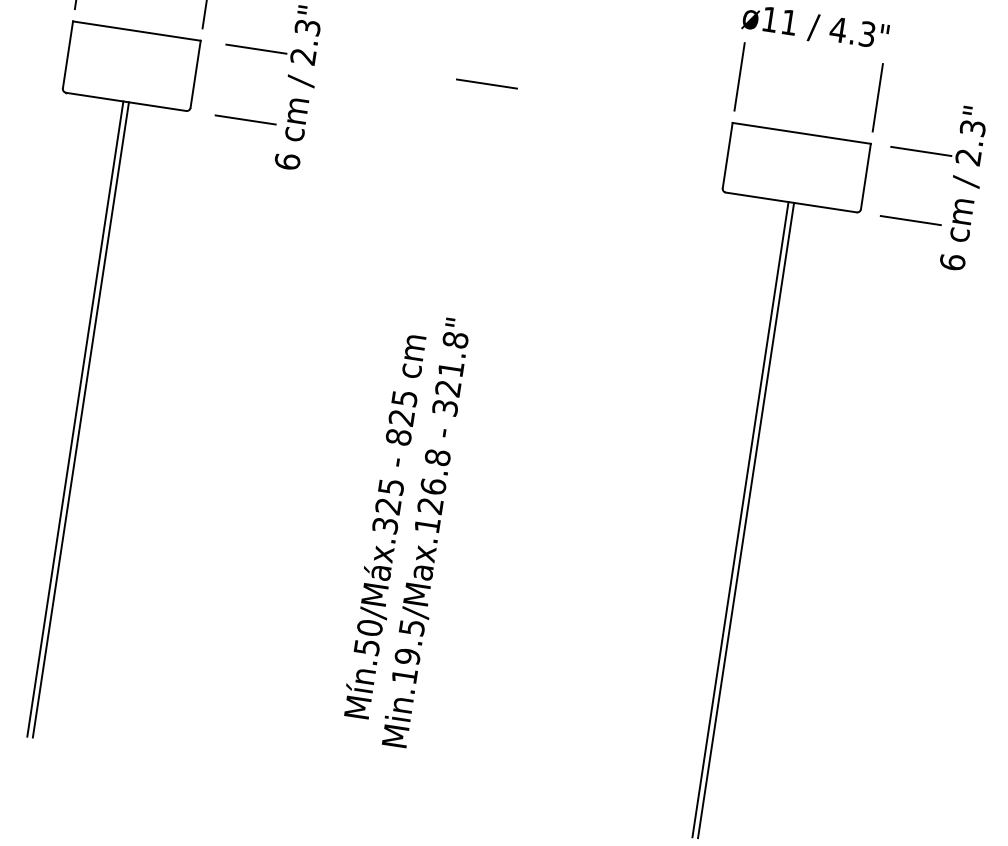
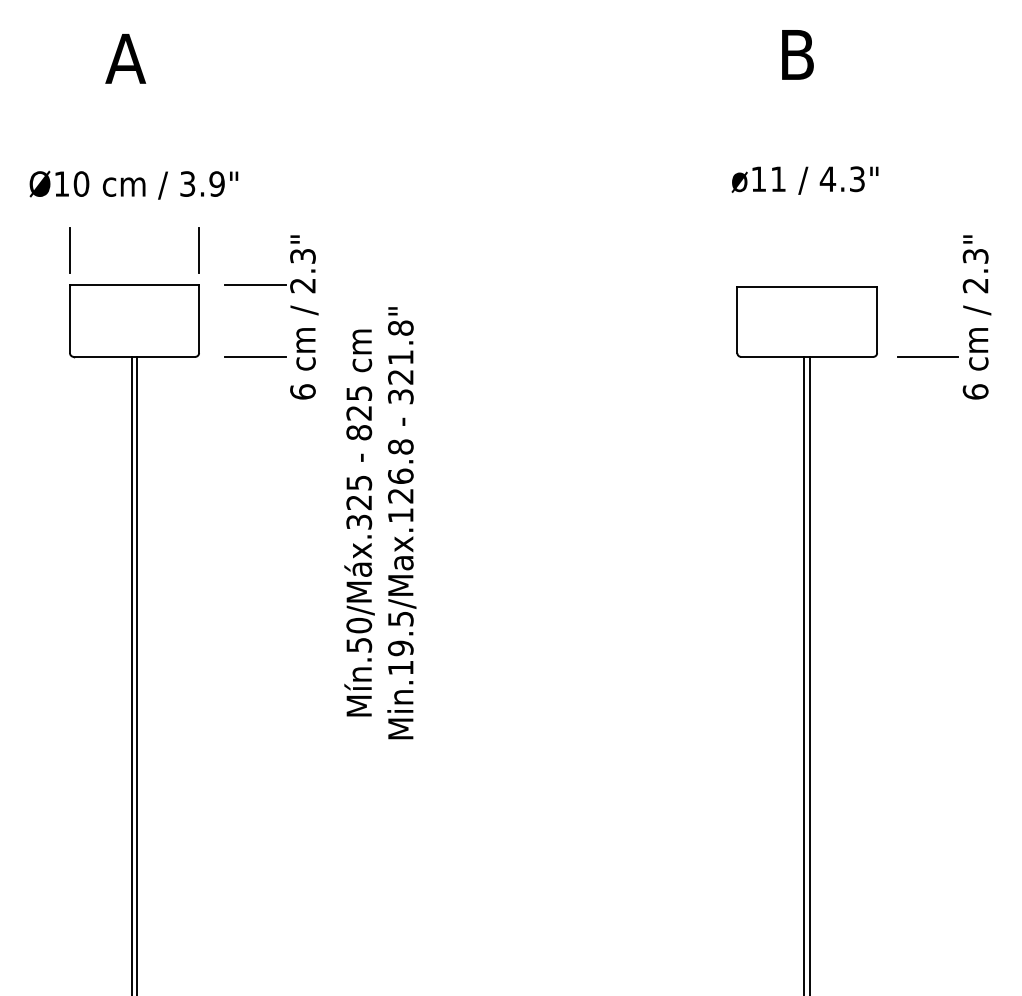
line: (739, 76) -> (737, 240), removed
line: (486, 84) -> (488, 285), removed
line: (878, 97) -> (877, 240), removed
line: (920, 151) -> (927, 287), removed
text: (406, 530) -> (380, 523), moved

